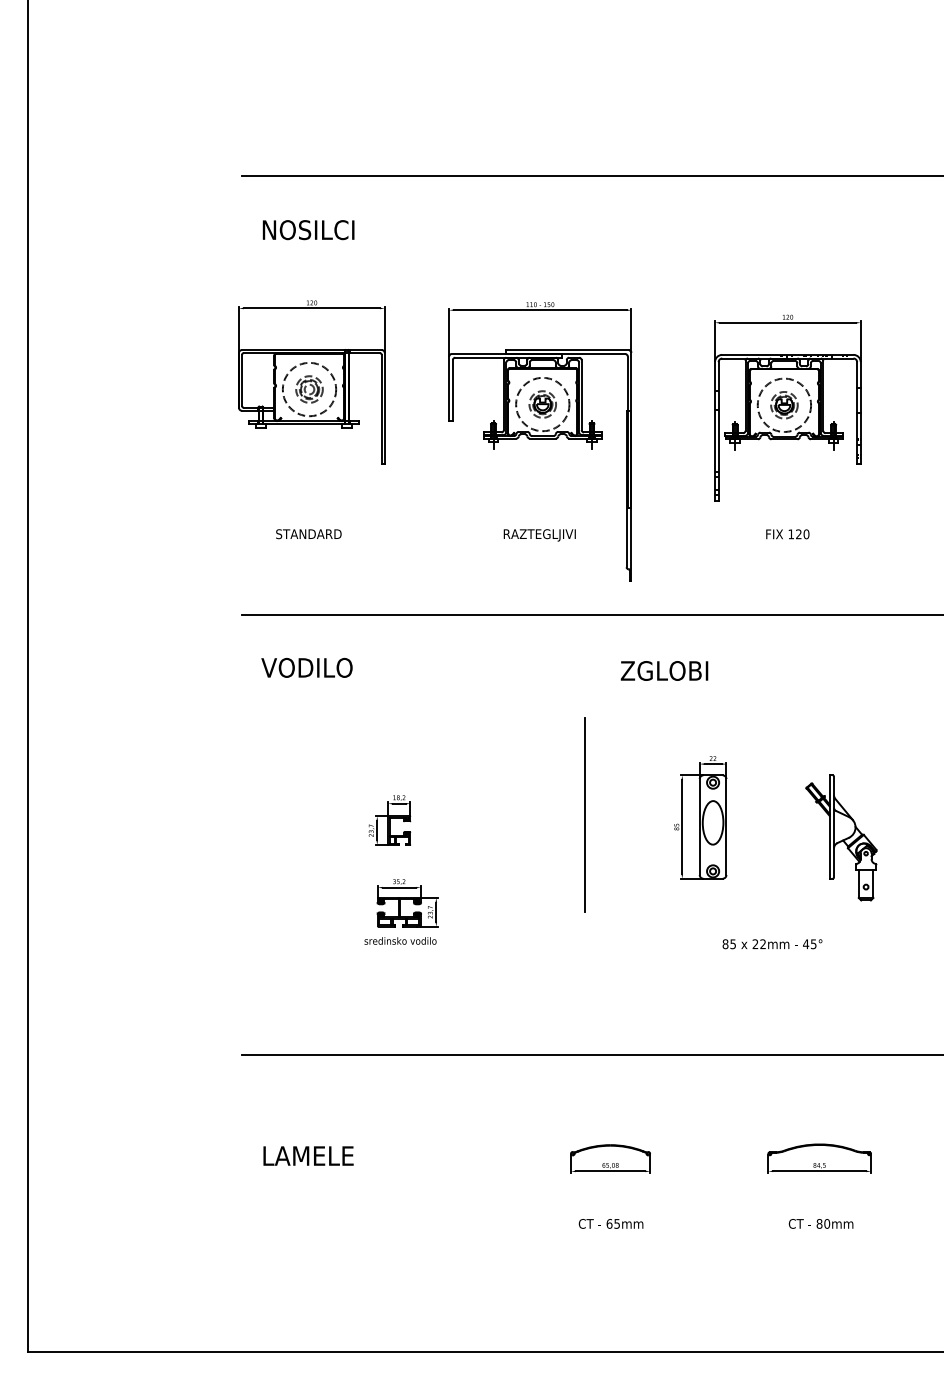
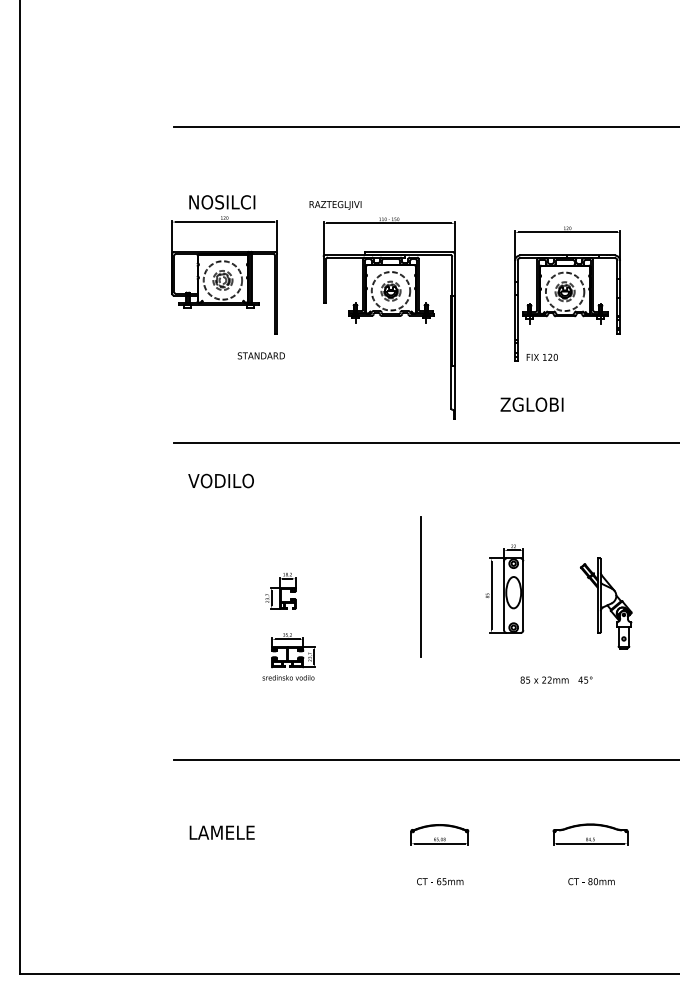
text: (308, 230) -> (222, 202), moved
text: (308, 534) -> (261, 356), moved
text: (787, 534) -> (542, 357), moved
text: (539, 535) -> (335, 205), moved
text: (664, 670) -> (532, 404), moved

